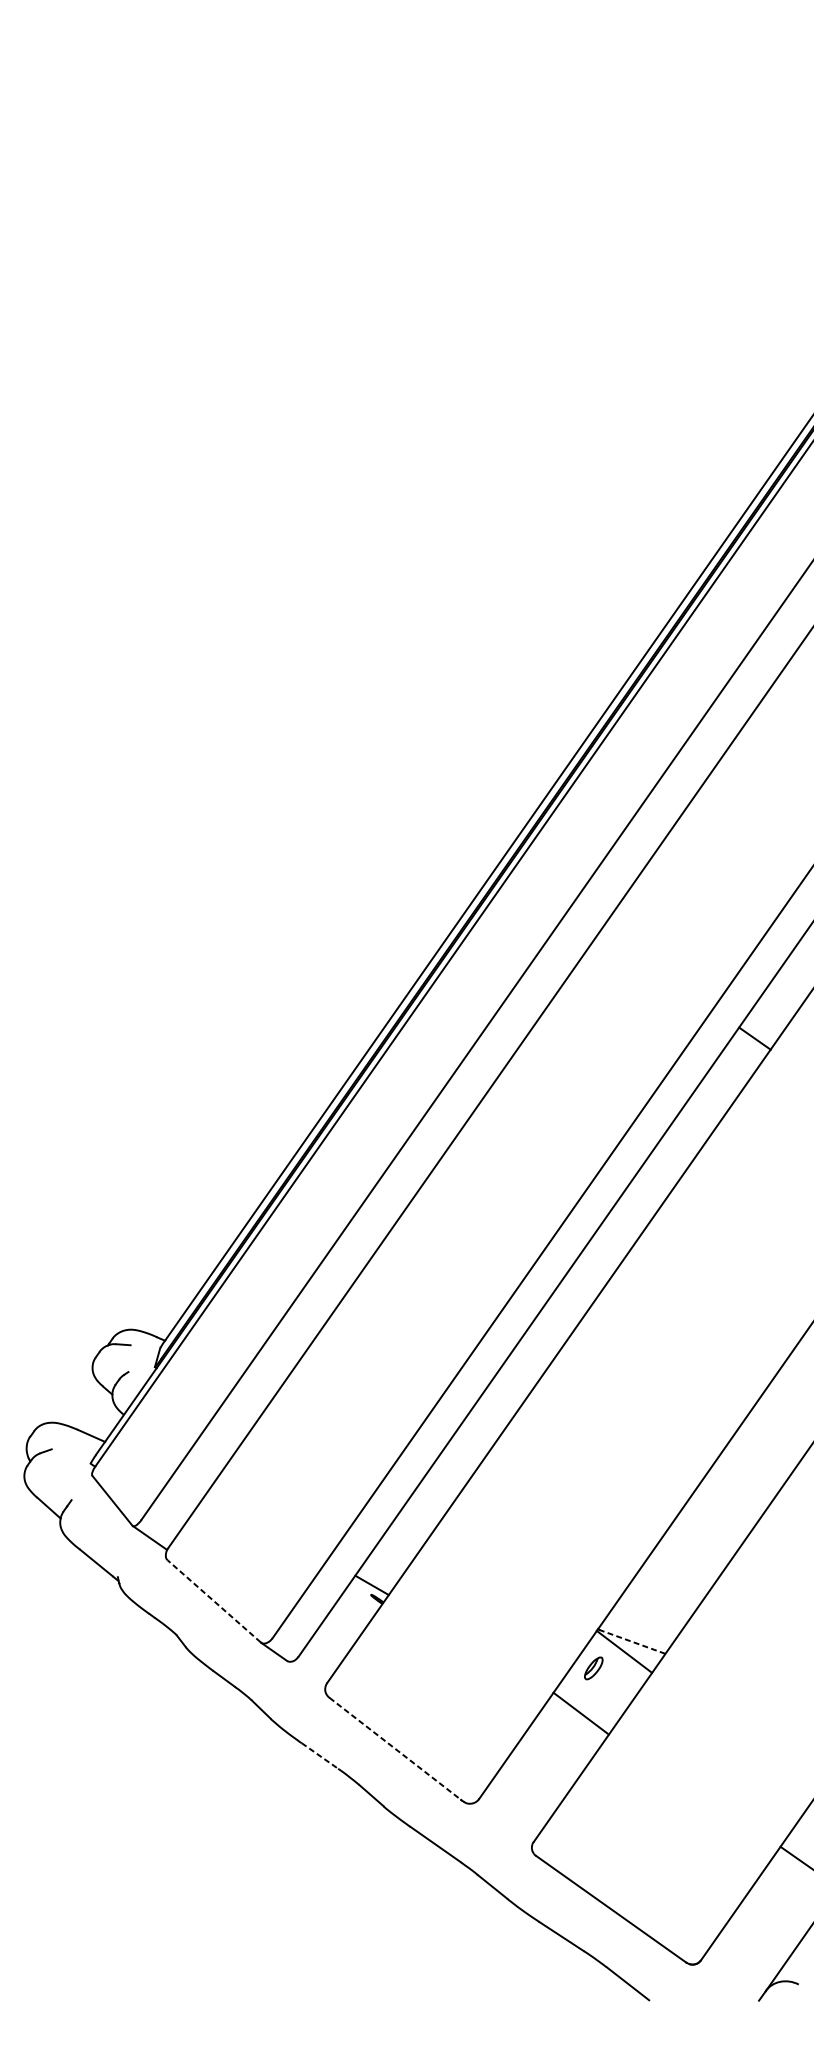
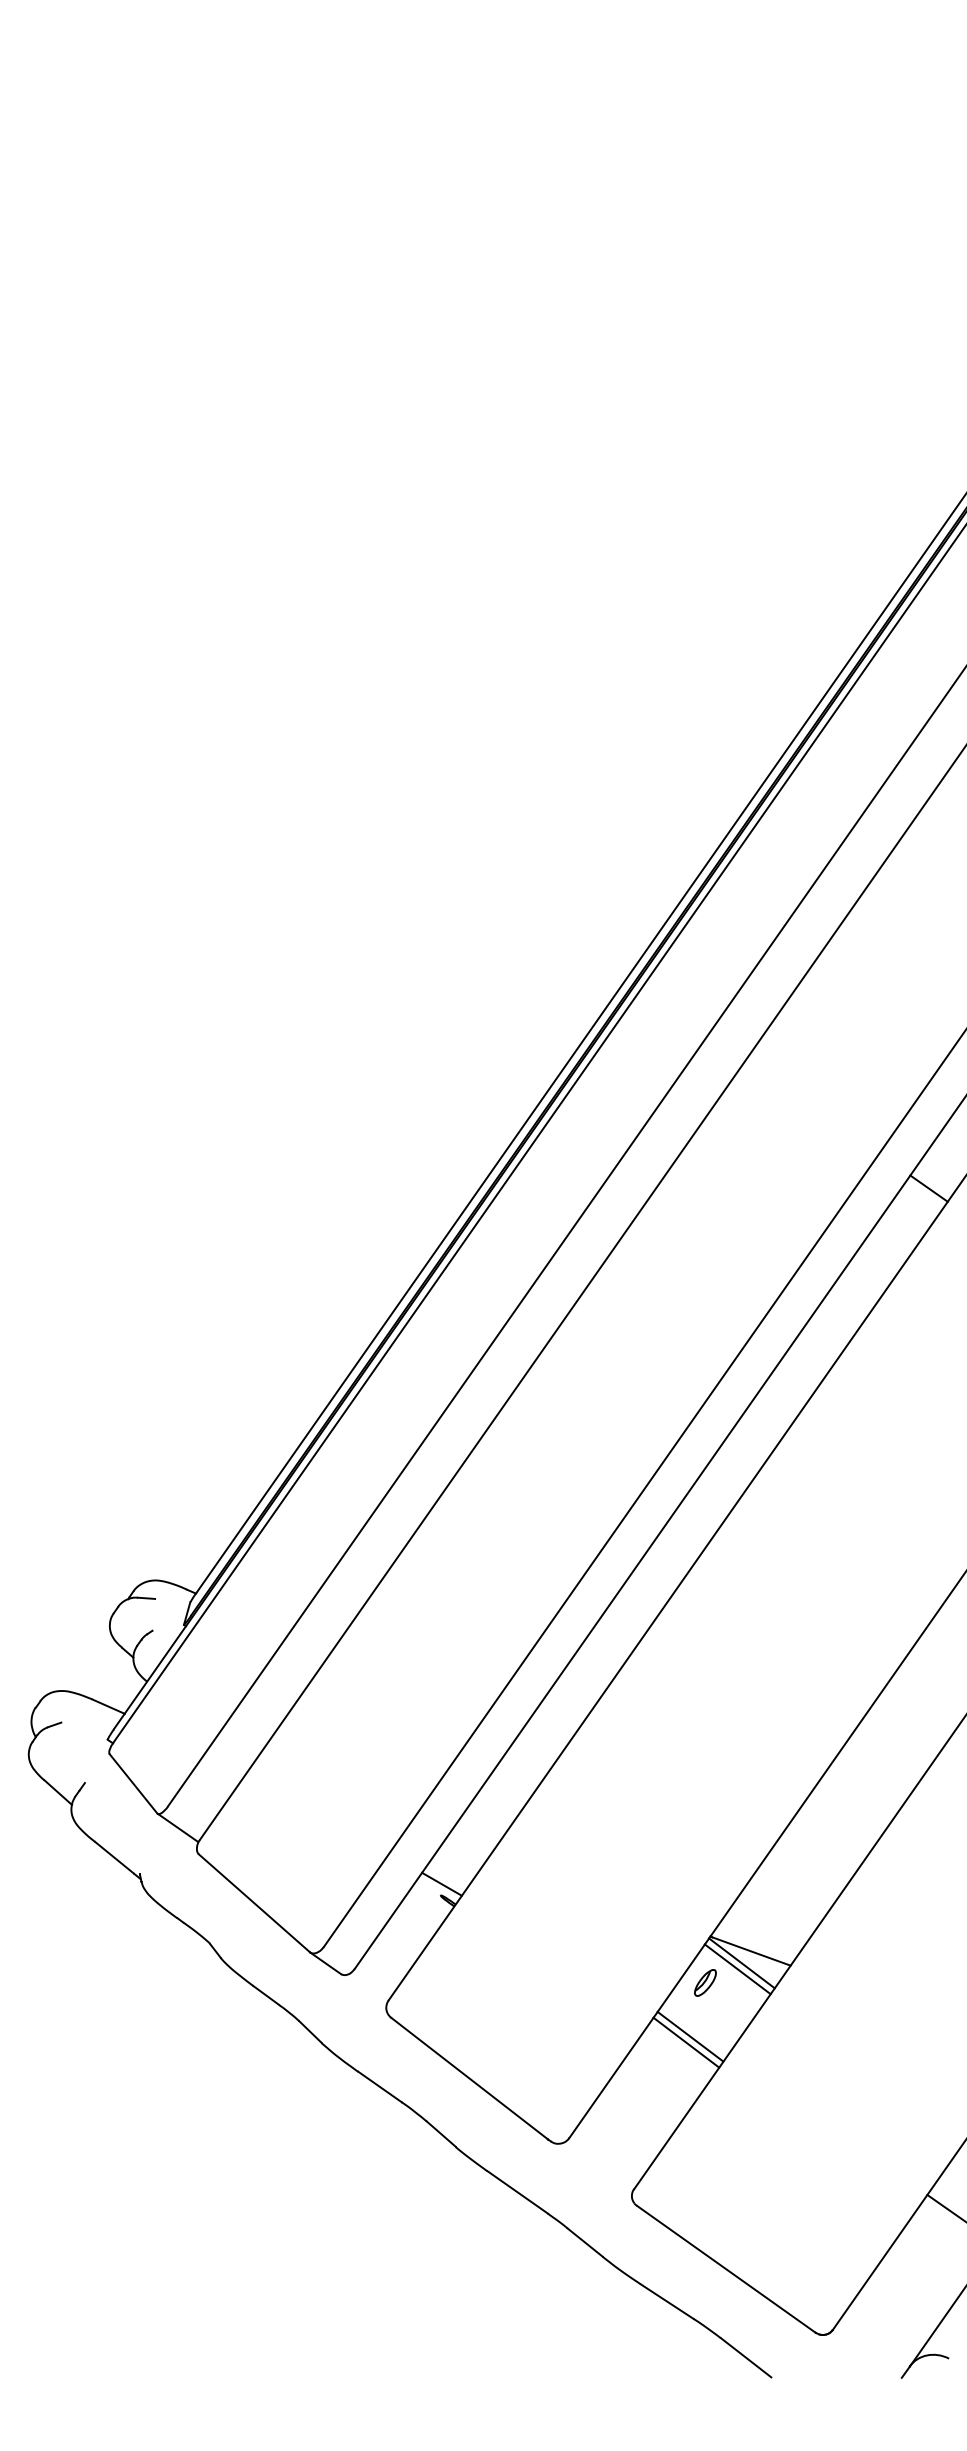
line: (754, 1038) -> (928, 1188), moved
line: (214, 1601) -> (254, 1903), dashed -> solid
line: (631, 1641) -> (750, 1951), dashed -> solid
line: (620, 1657) -> (737, 1969), added
line: (577, 1718) -> (686, 2042), added
line: (395, 1748) -> (469, 2078), dashed -> solid
line: (320, 1756) -> (380, 2087), dashed -> solid

